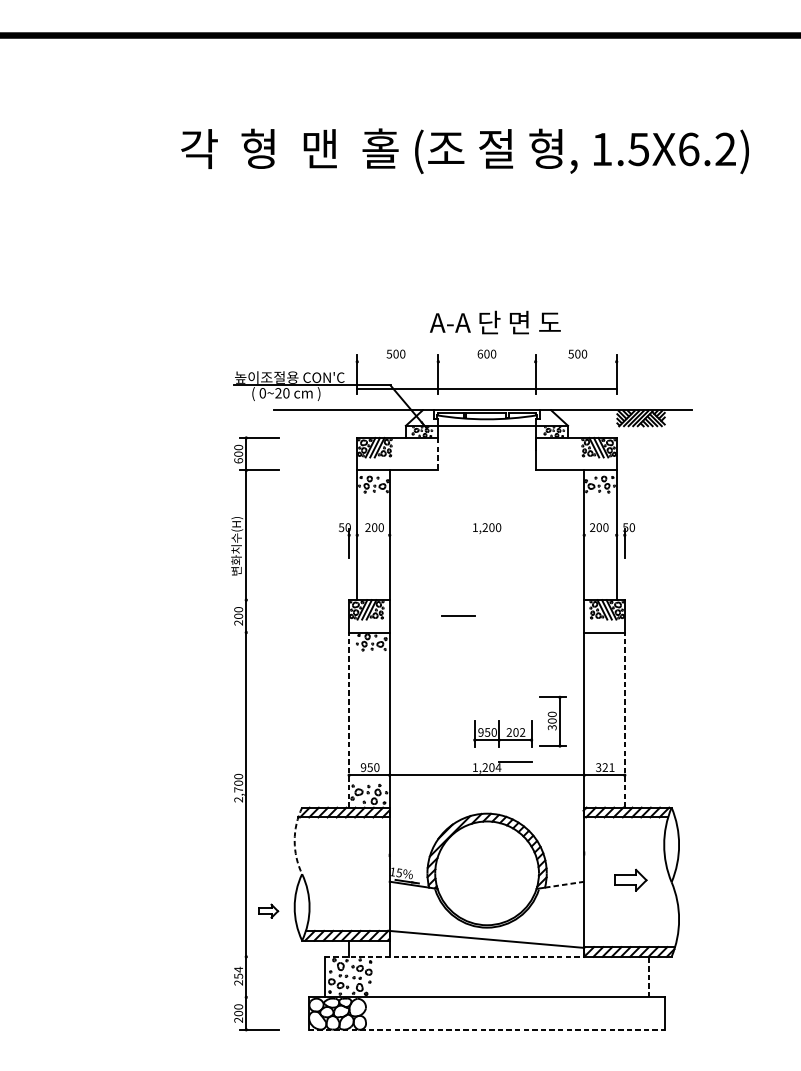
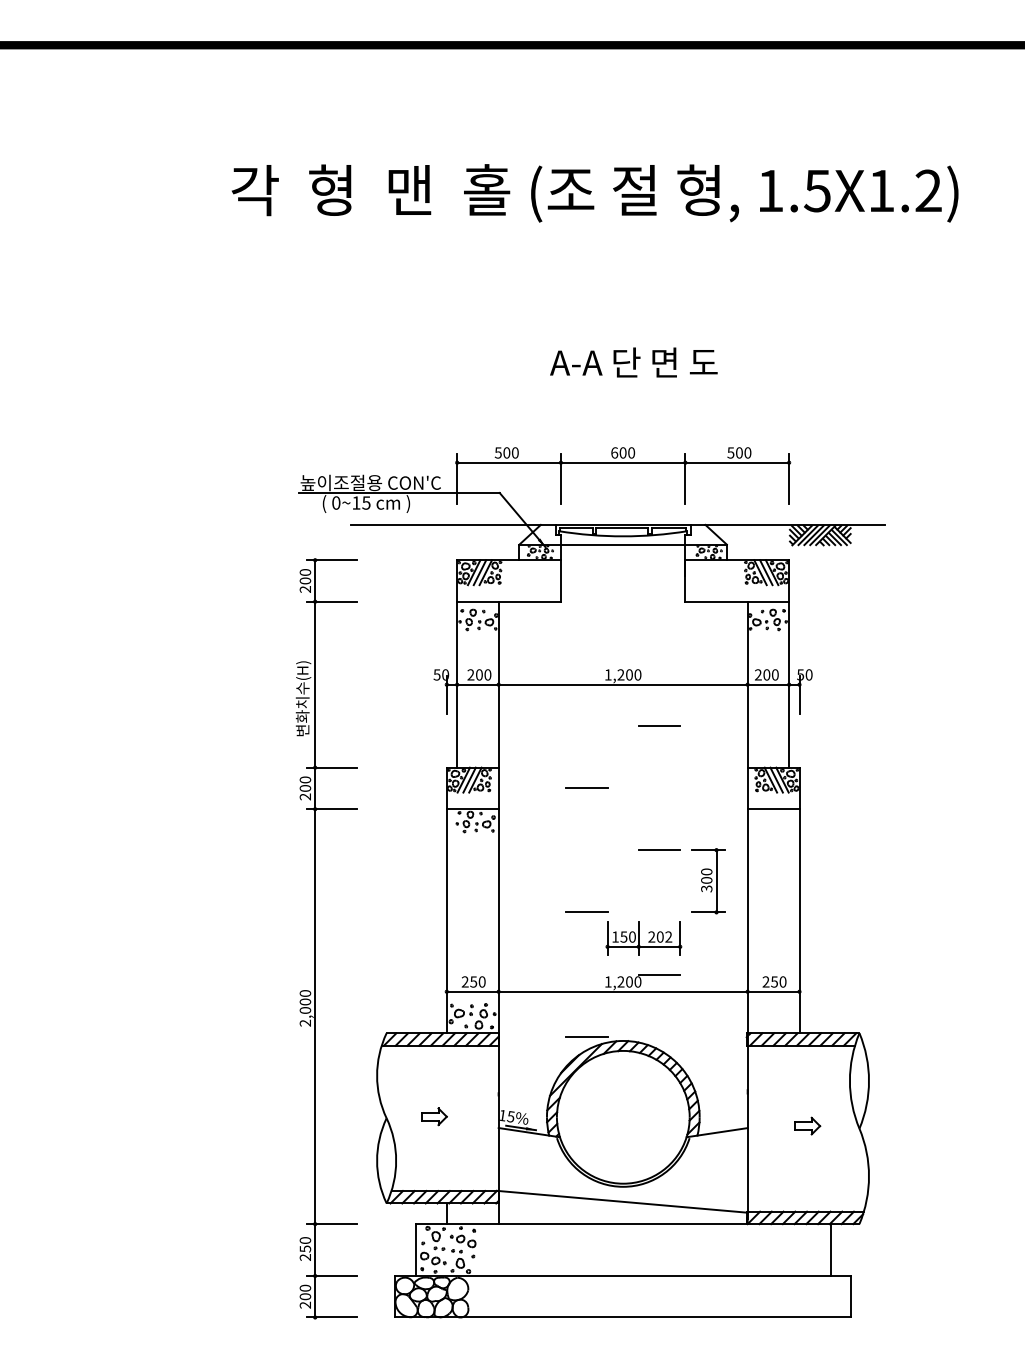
text: (688, 149) -> (881, 190), 1.5X6.2) -> 1.5X1.2)
text: (495, 322) -> (633, 362), moved
line: (487, 388) -> (623, 462), moved
text: (282, 392) -> (361, 502), 0~20 -> 0~15
line: (438, 453) -> (560, 580), dashed -> solid
text: (238, 460) -> (305, 588), 600 -> 200
line: (486, 535) -> (622, 684), added
line: (515, 567) -> (659, 725), added
line: (259, 599) -> (331, 767), added
line: (259, 632) -> (331, 809), added
line: (515, 664) -> (659, 850), added
line: (458, 712) -> (586, 911), added
line: (348, 719) -> (446, 920), dashed -> solid
line: (624, 719) -> (799, 920), dashed -> solid
part: (553, 721) -> (708, 881), moved
text: (480, 732) -> (615, 936), 950 -> 150
text: (362, 767) -> (464, 982), 950 -> 250
text: (498, 767) -> (637, 981), 1,204 -> 1,200
text: (605, 767) -> (774, 981), 321 -> 250
text: (238, 789) -> (305, 1010), 2,700 -> 2,000
line: (458, 810) -> (586, 1036), added
arc: (294, 840) -> (377, 1075), dashed -> solid
part: (631, 879) -> (807, 1125), size x0.62
line: (565, 884) -> (723, 1131), dashed -> solid
part: (268, 911) -> (434, 1116), moved
line: (259, 957) -> (331, 1224), added
line: (454, 957) -> (581, 1224), dashed -> solid
text: (238, 969) -> (305, 1240), 254 -> 250
line: (649, 977) -> (830, 1250), dashed -> solid
line: (259, 996) -> (331, 1275), added
line: (487, 1029) -> (623, 1317), dashed -> solid

